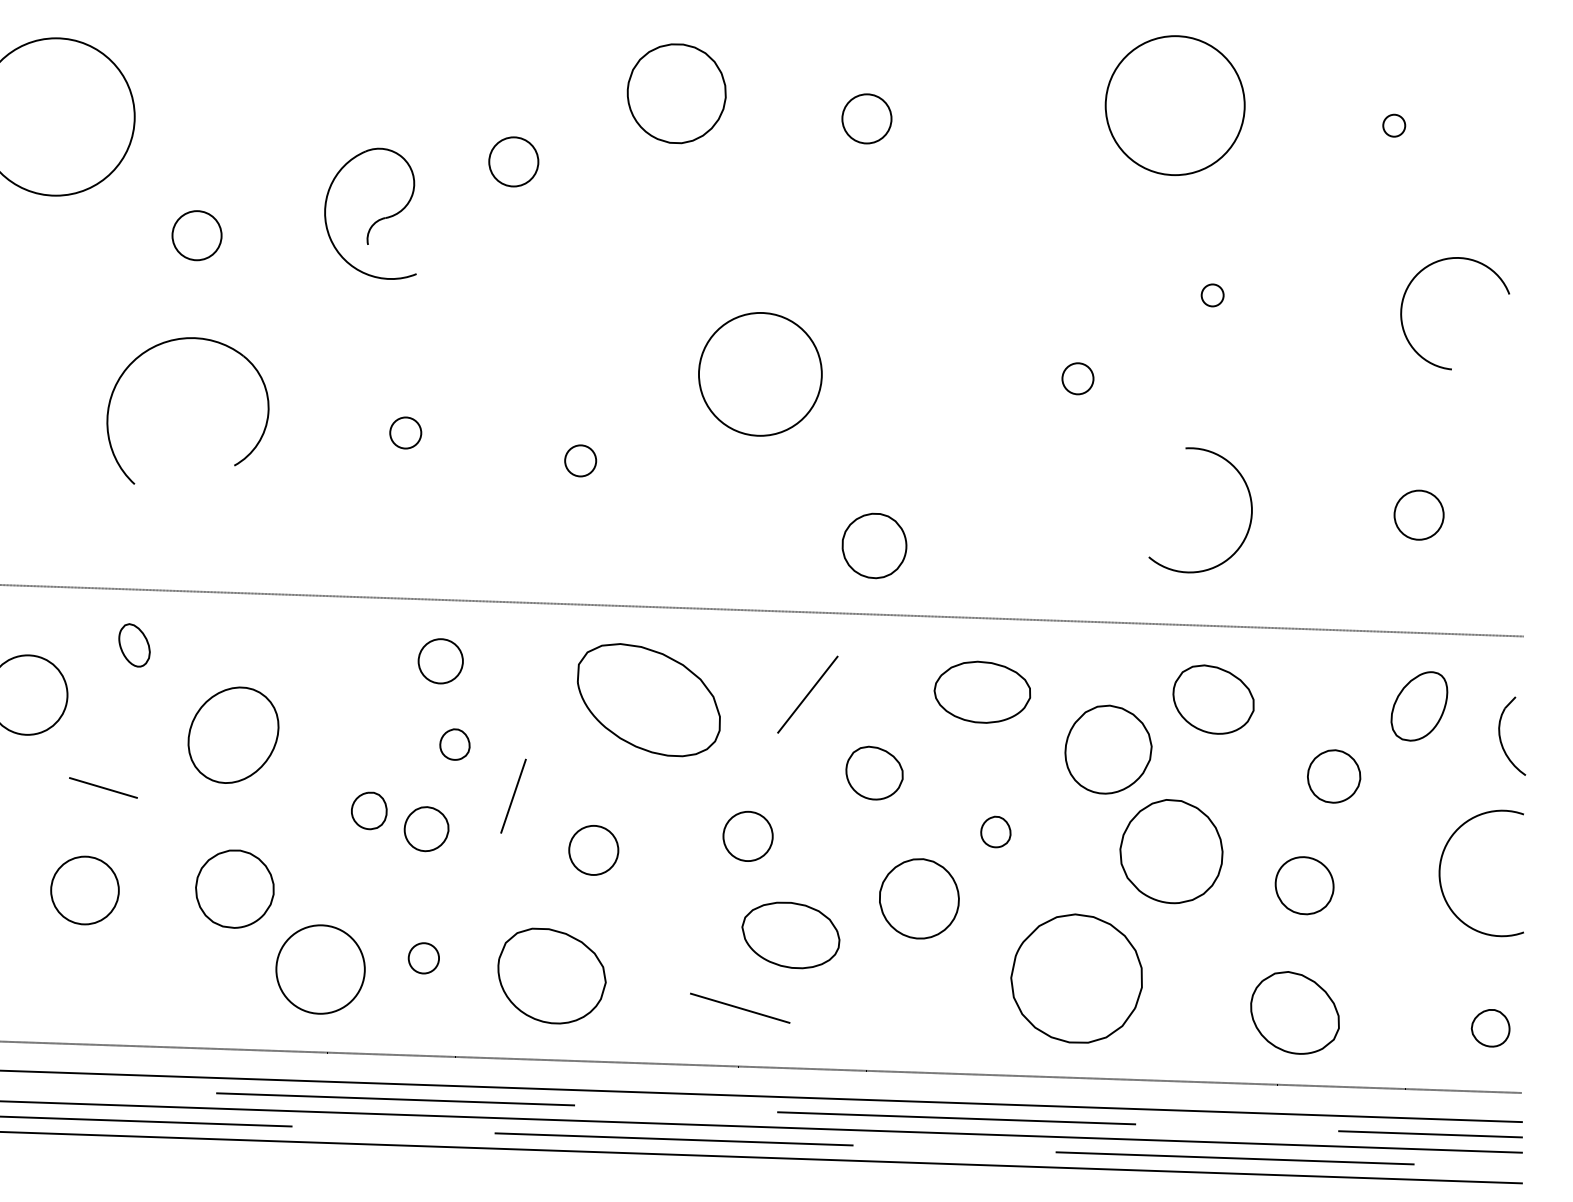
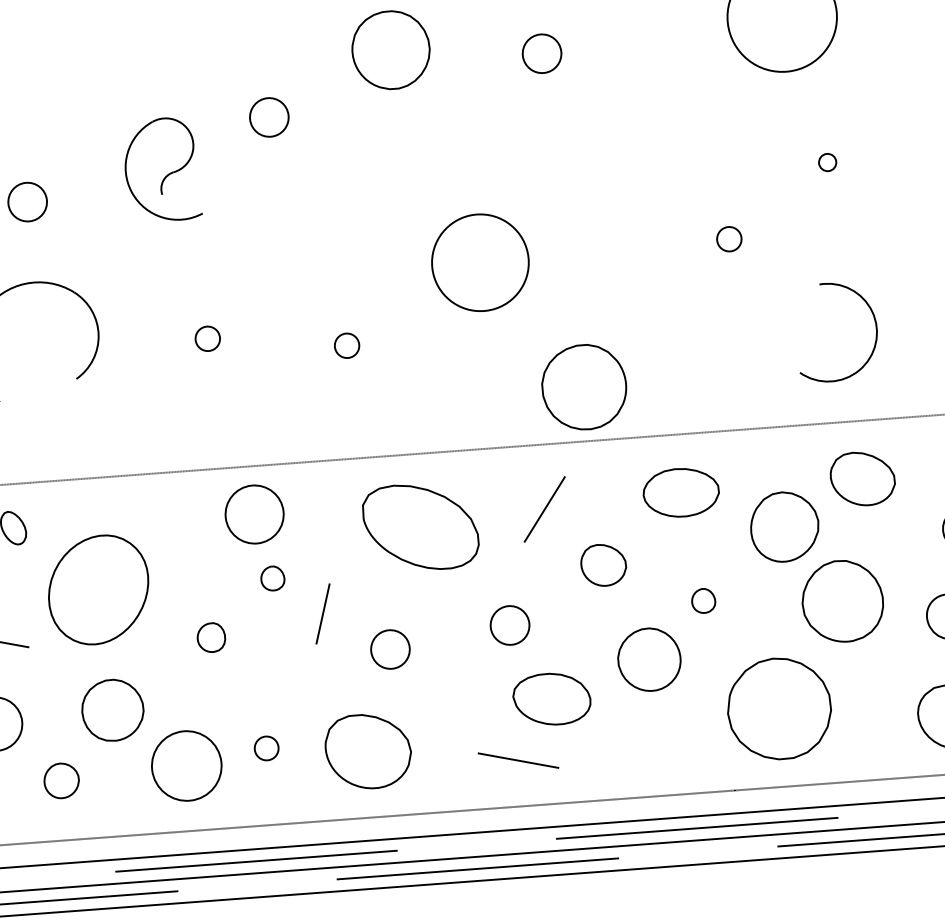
part: (874, 545) -> (584, 387), size x1.67
circle: (440, 661) -> (254, 514), size x1.67
part: (233, 735) -> (98, 590), size x1.43
part: (426, 829) -> (61, 781), moved

